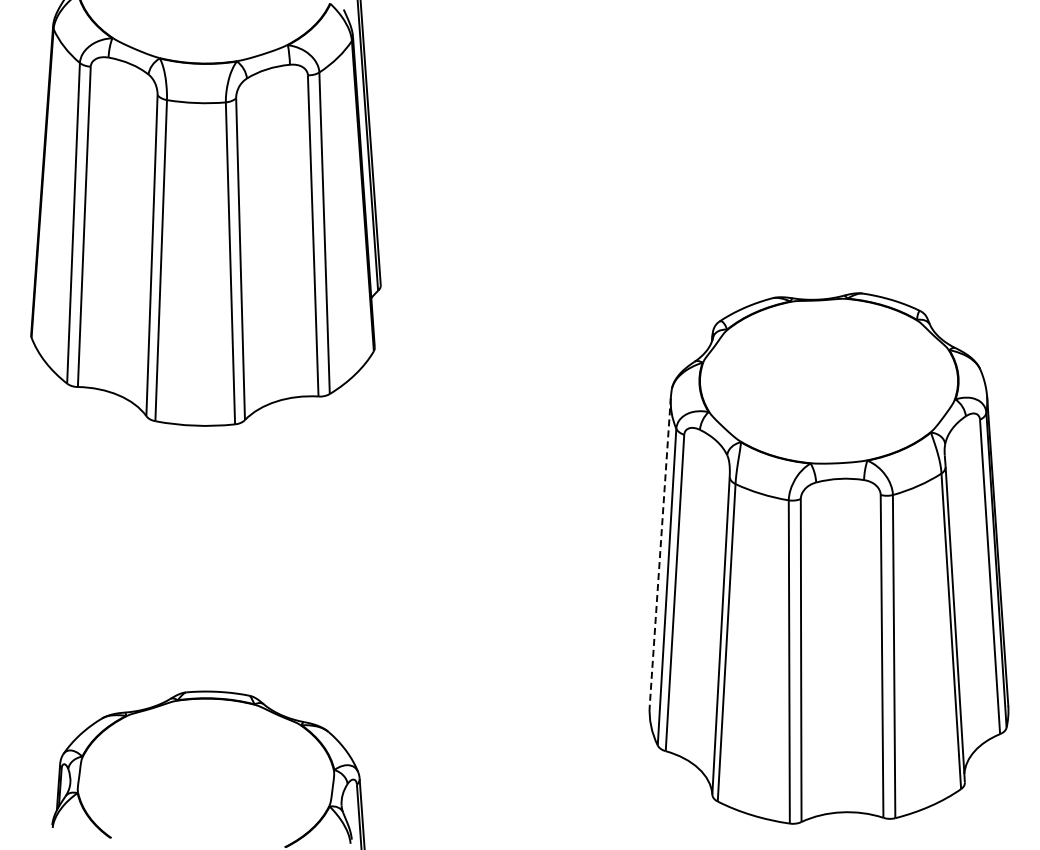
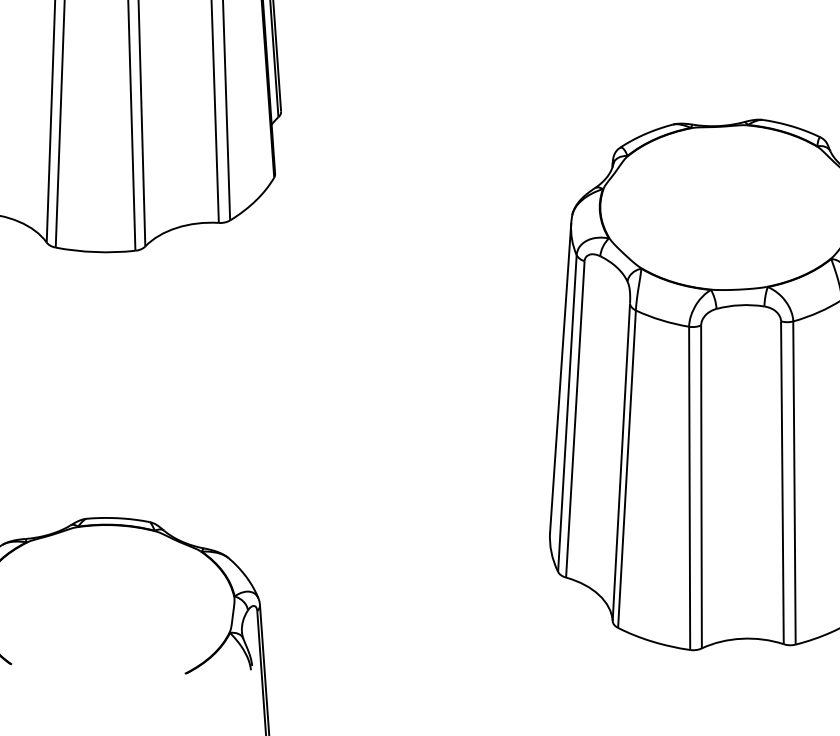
line: (660, 551) -> (560, 377), dashed -> solid

